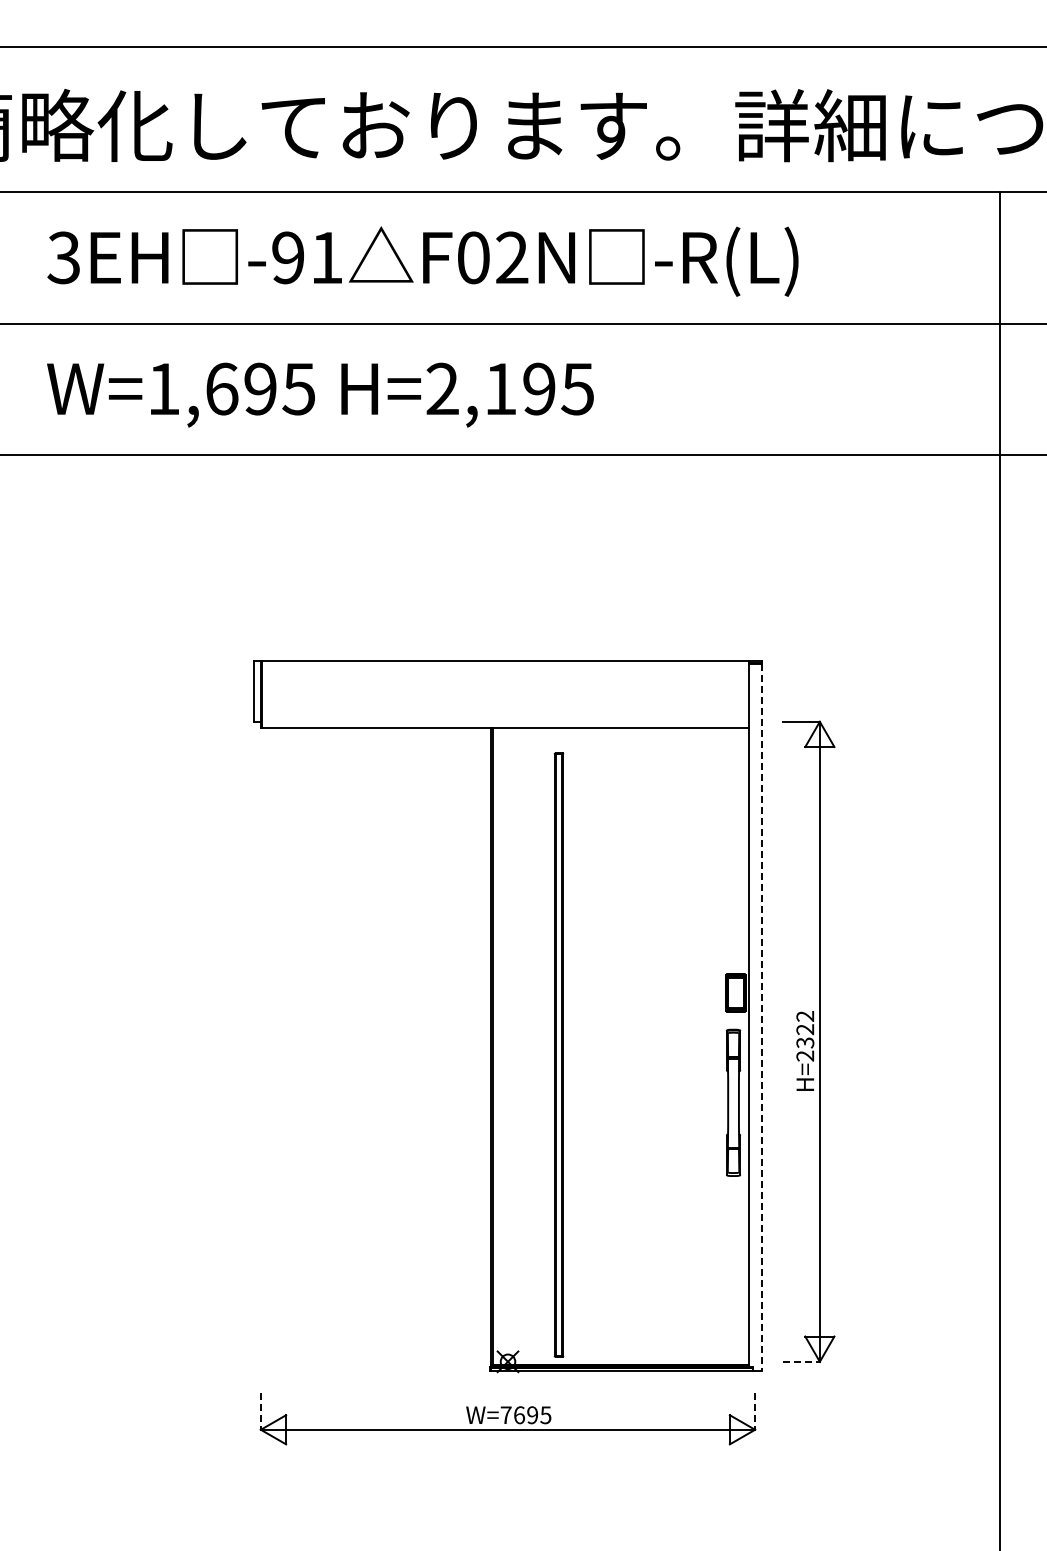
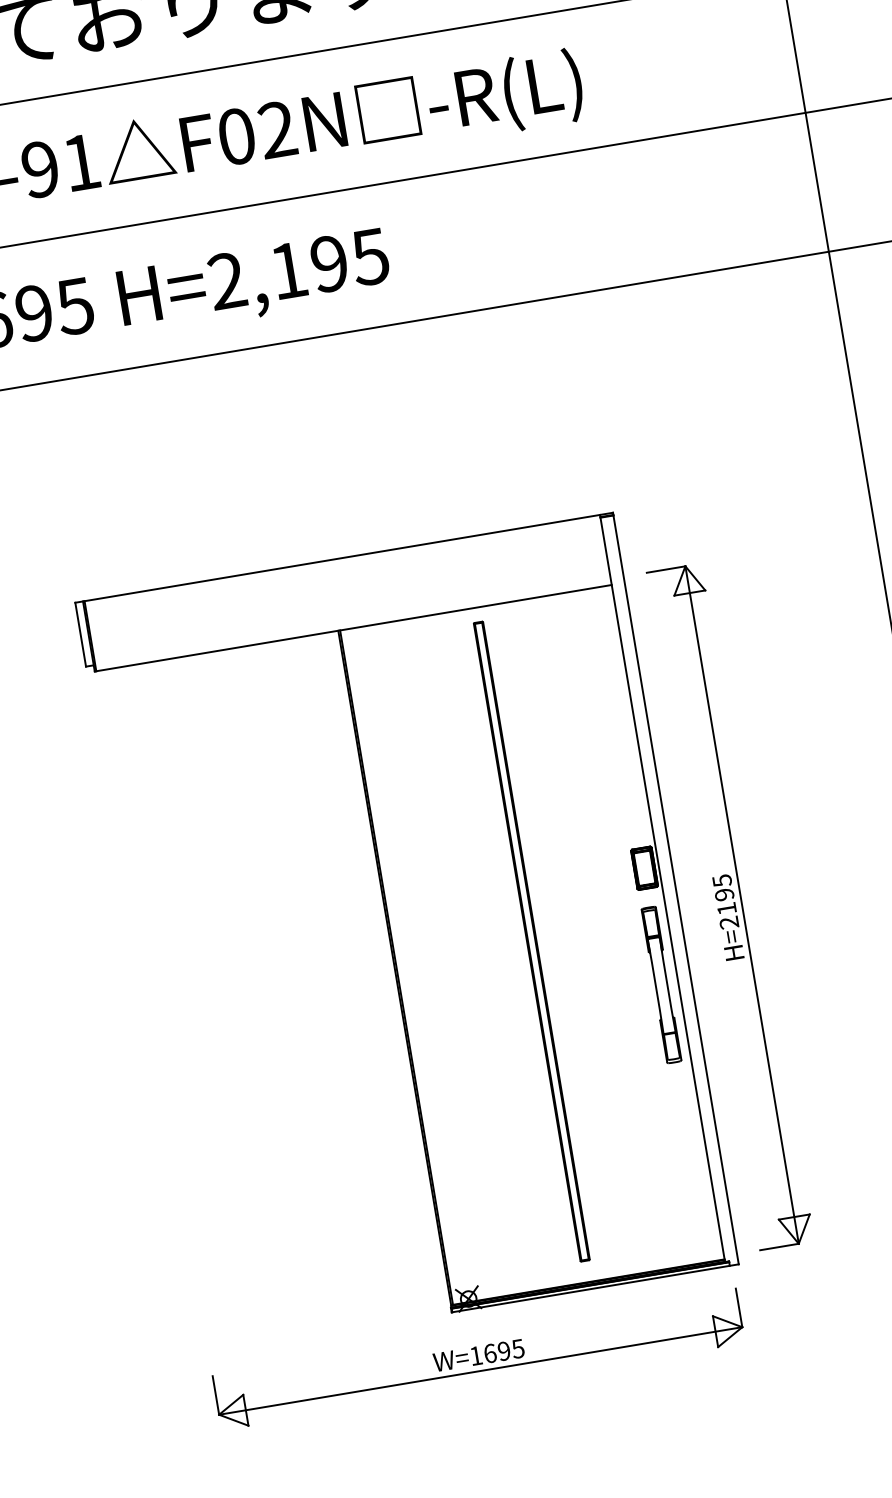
line: (761, 1017) -> (676, 889), dashed -> solid
text: (805, 1029) -> (724, 894), H=2322 -> H=2195
part: (558, 1054) -> (531, 941), moved
line: (802, 1361) -> (780, 1246), dashed -> solid
line: (260, 1412) -> (215, 1396), dashed -> solid
line: (755, 1412) -> (739, 1308), dashed -> solid
text: (505, 1414) -> (475, 1355), W=7695 -> W=1695

